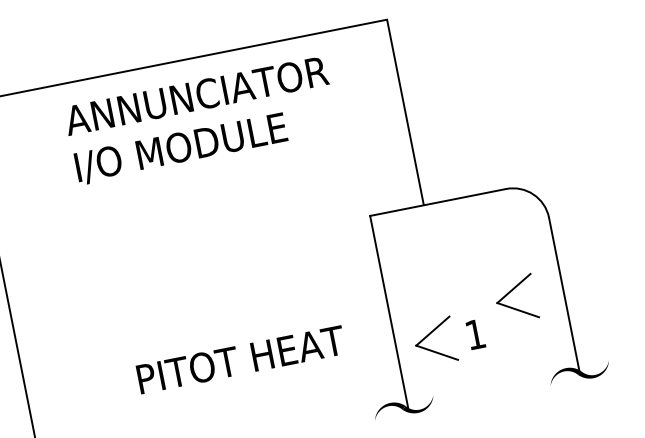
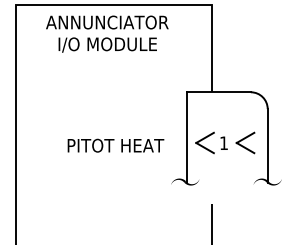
text: (196, 95) -> (107, 22), moved
part: (441, 326) -> (209, 136), moved

